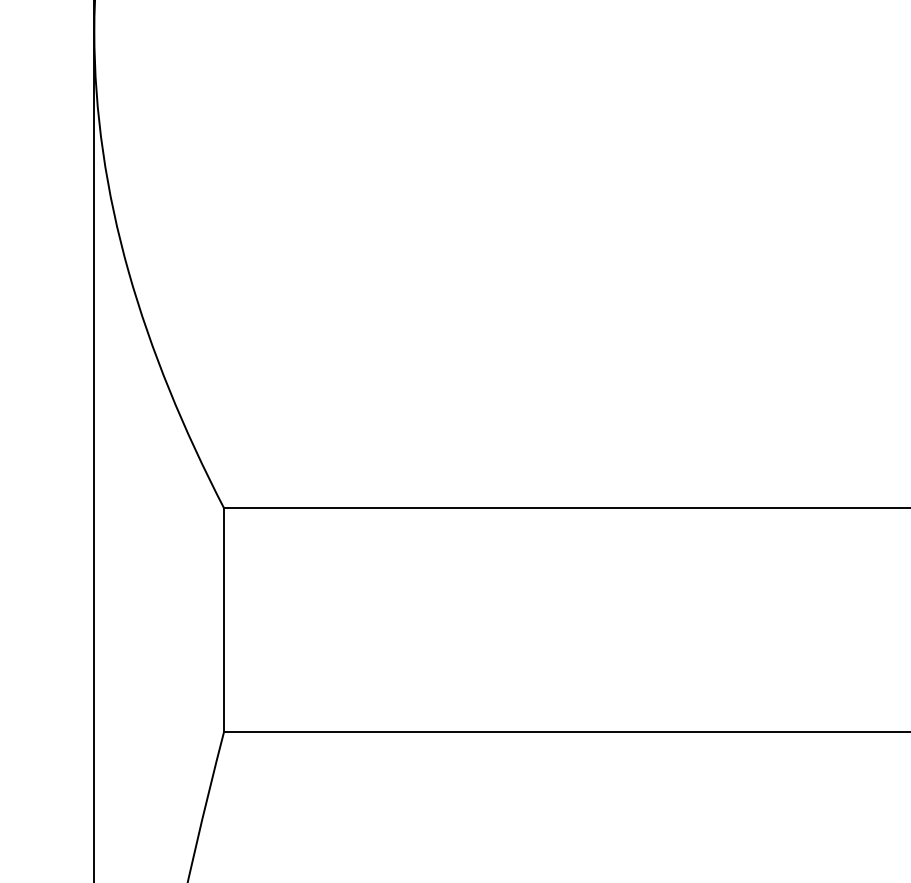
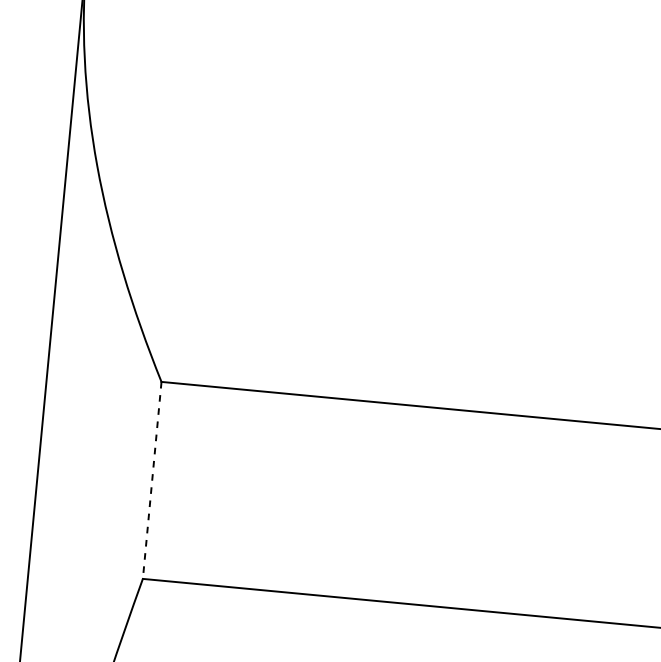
line: (224, 620) -> (152, 480), solid -> dashed

